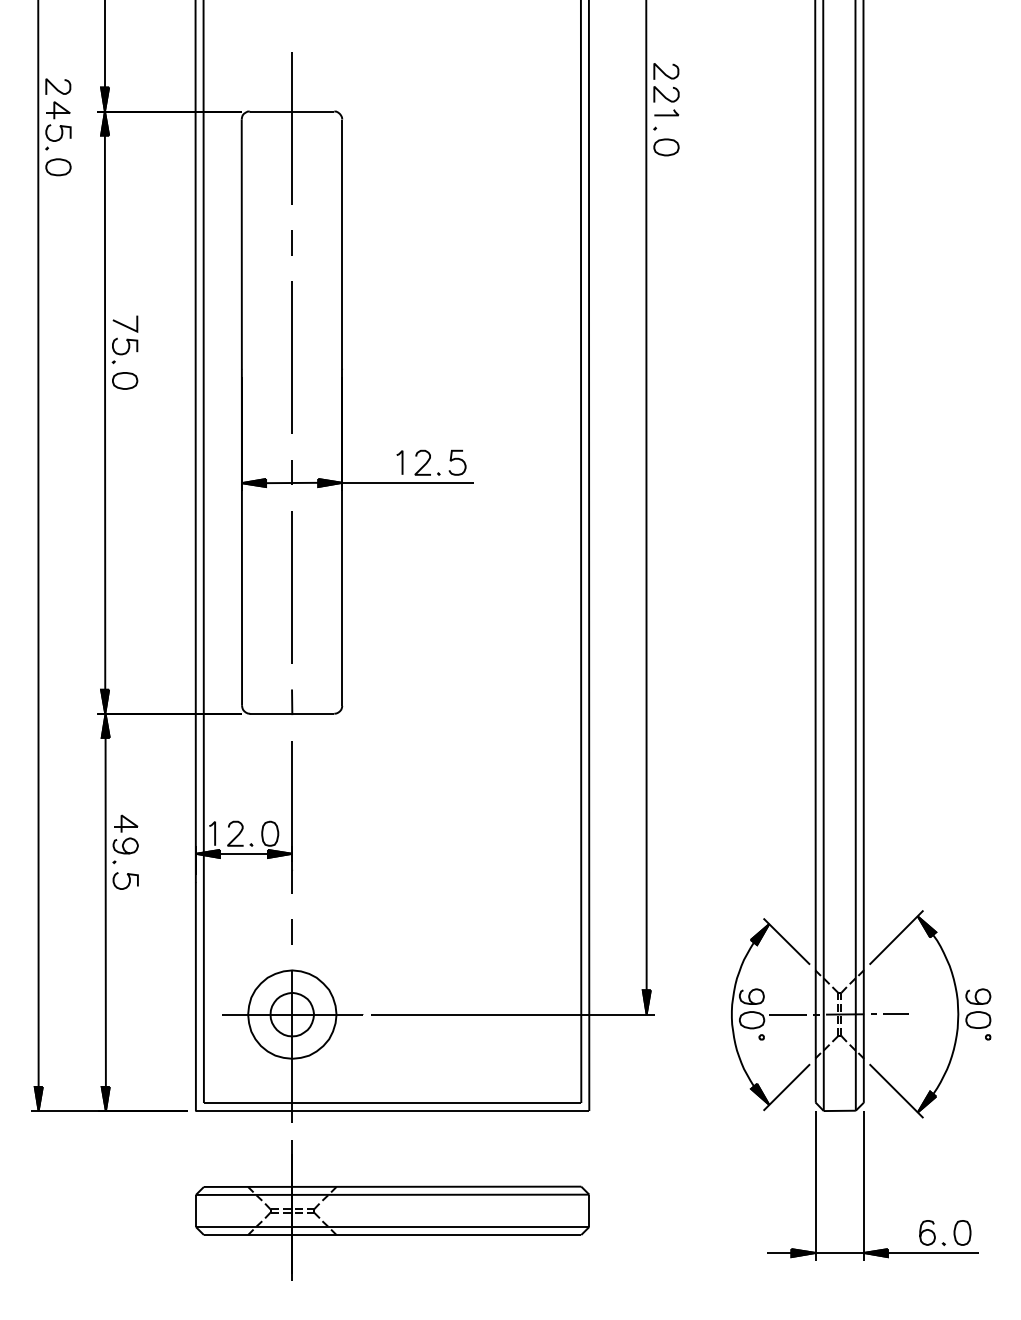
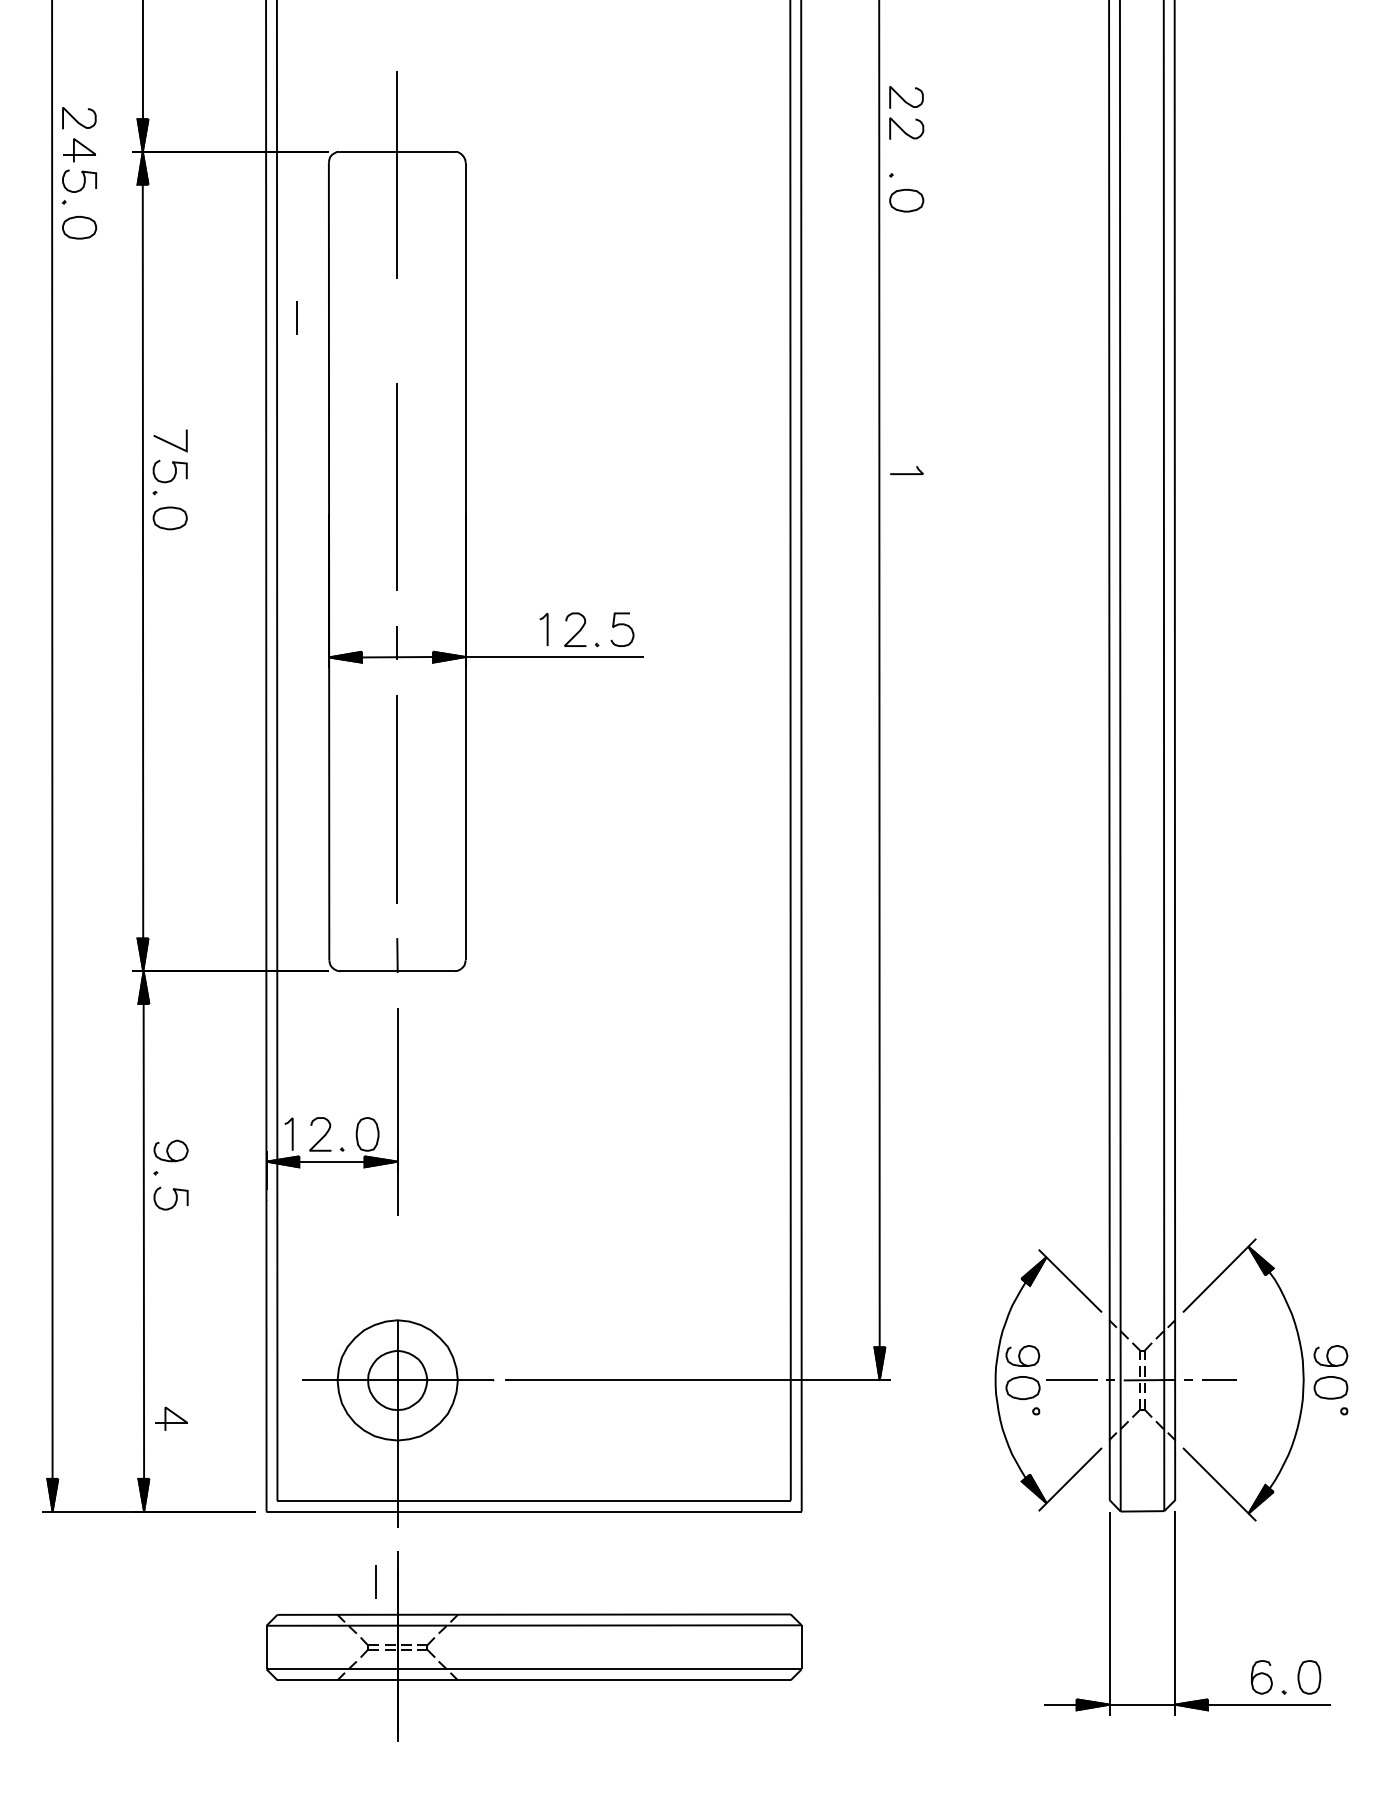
part: (666, 112) -> (906, 470), moved
line: (291, 242) -> (296, 317), moved
part: (126, 823) -> (171, 1418), moved
line: (292, 931) -> (375, 1581), moved

